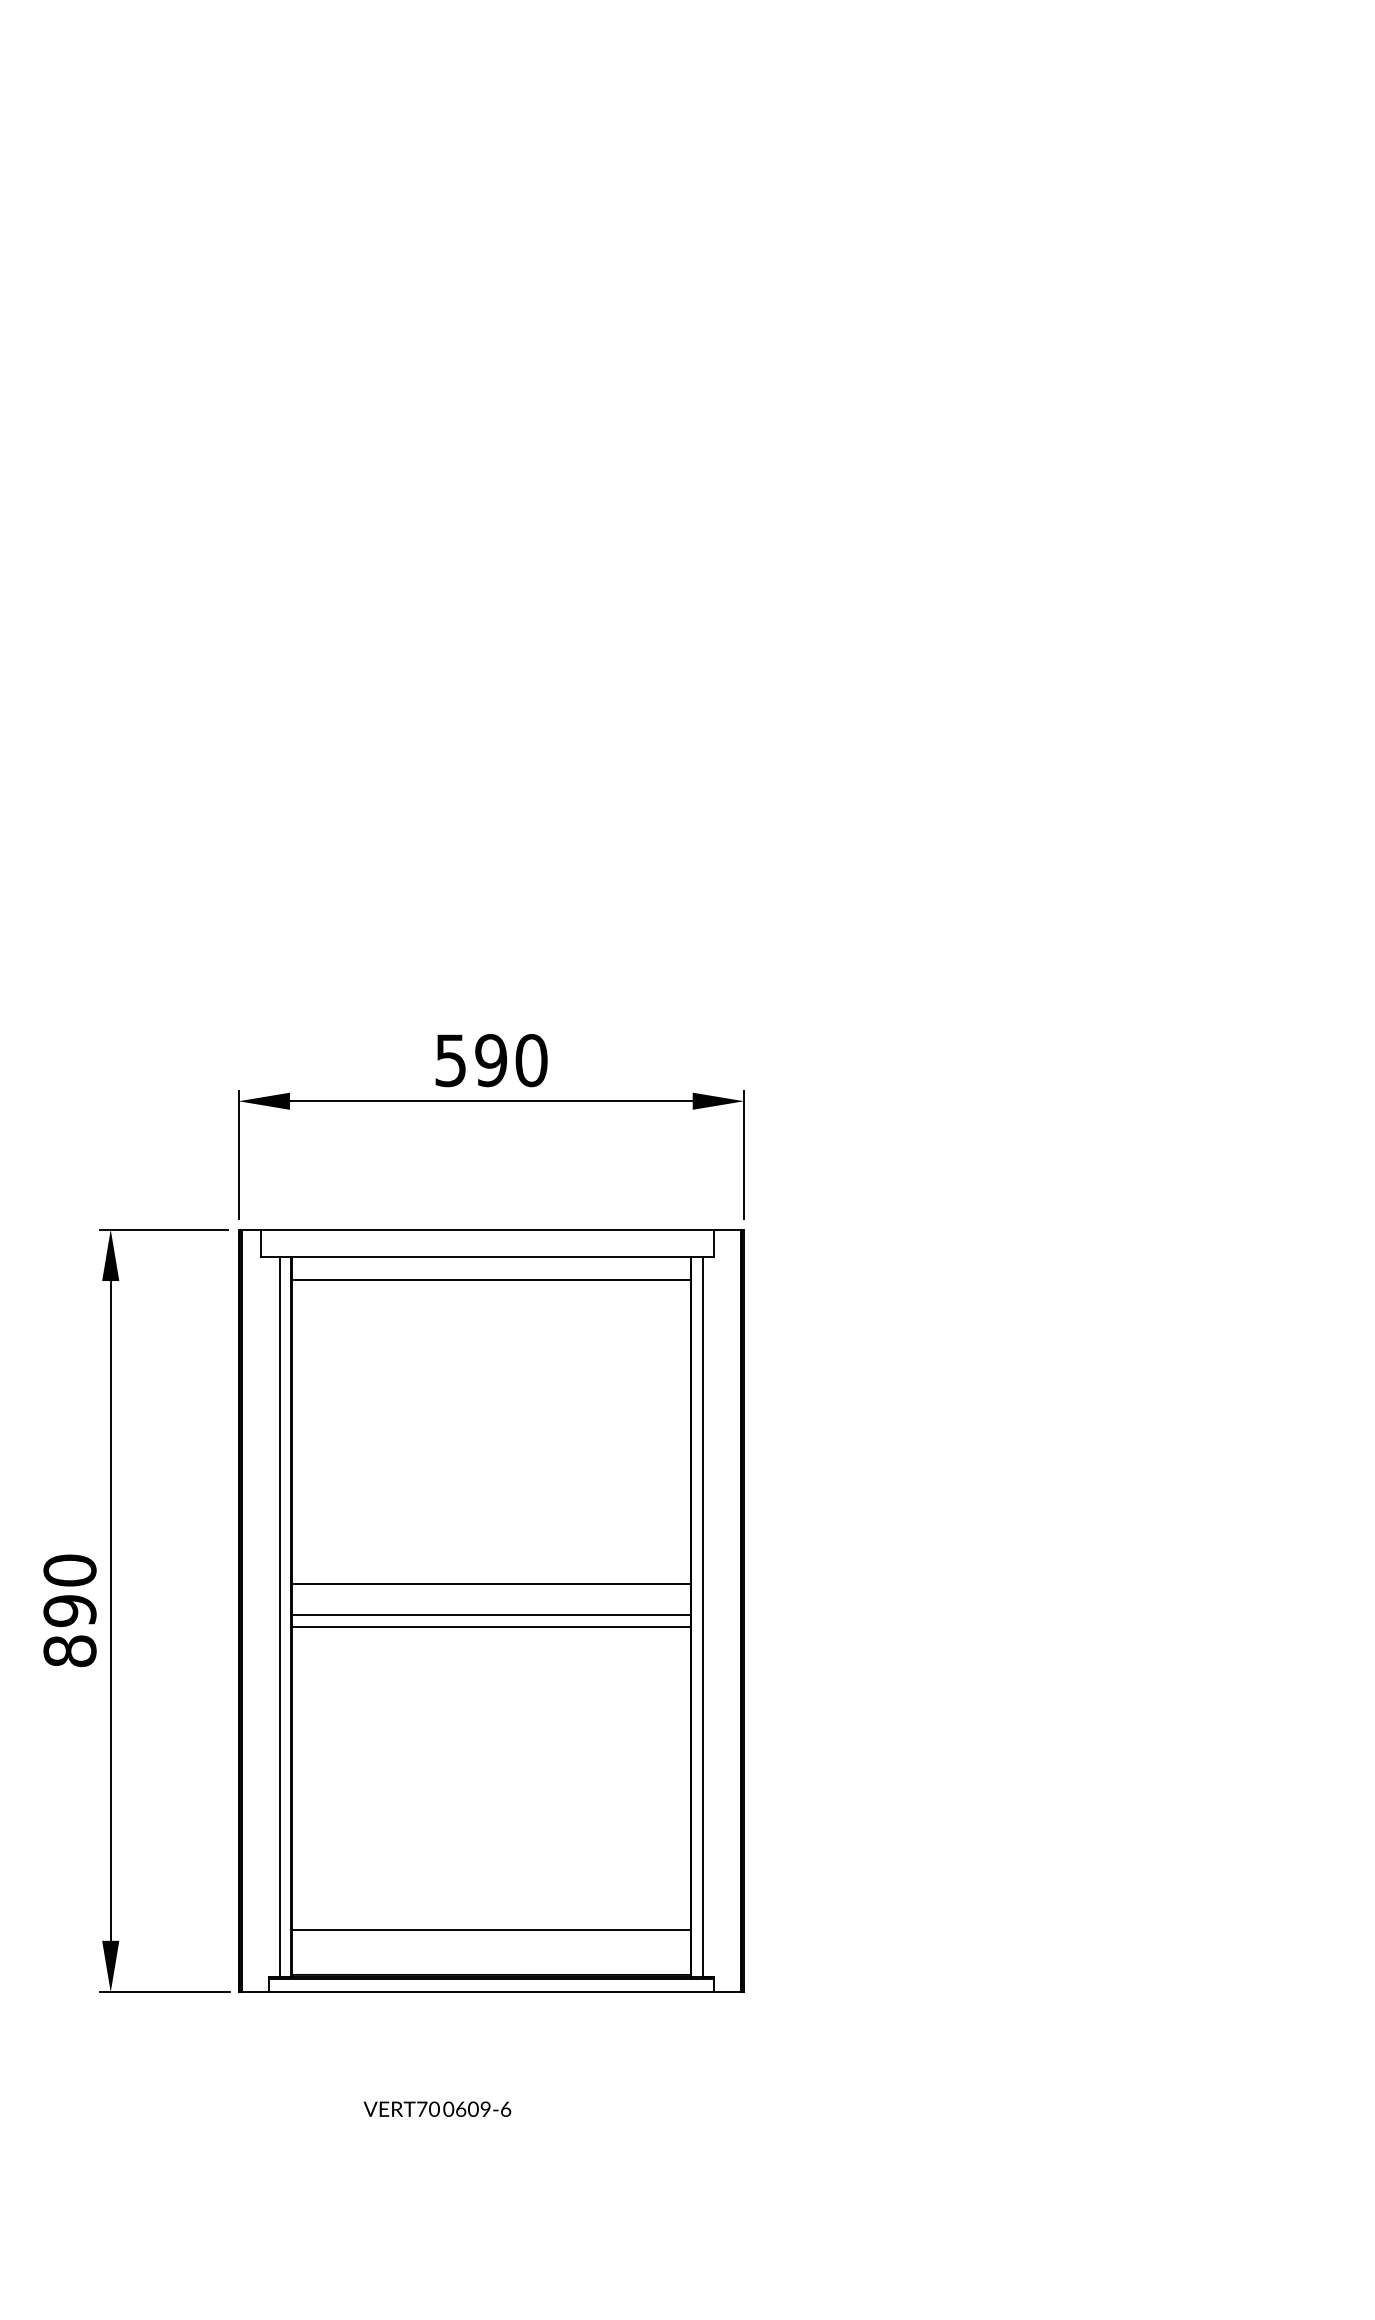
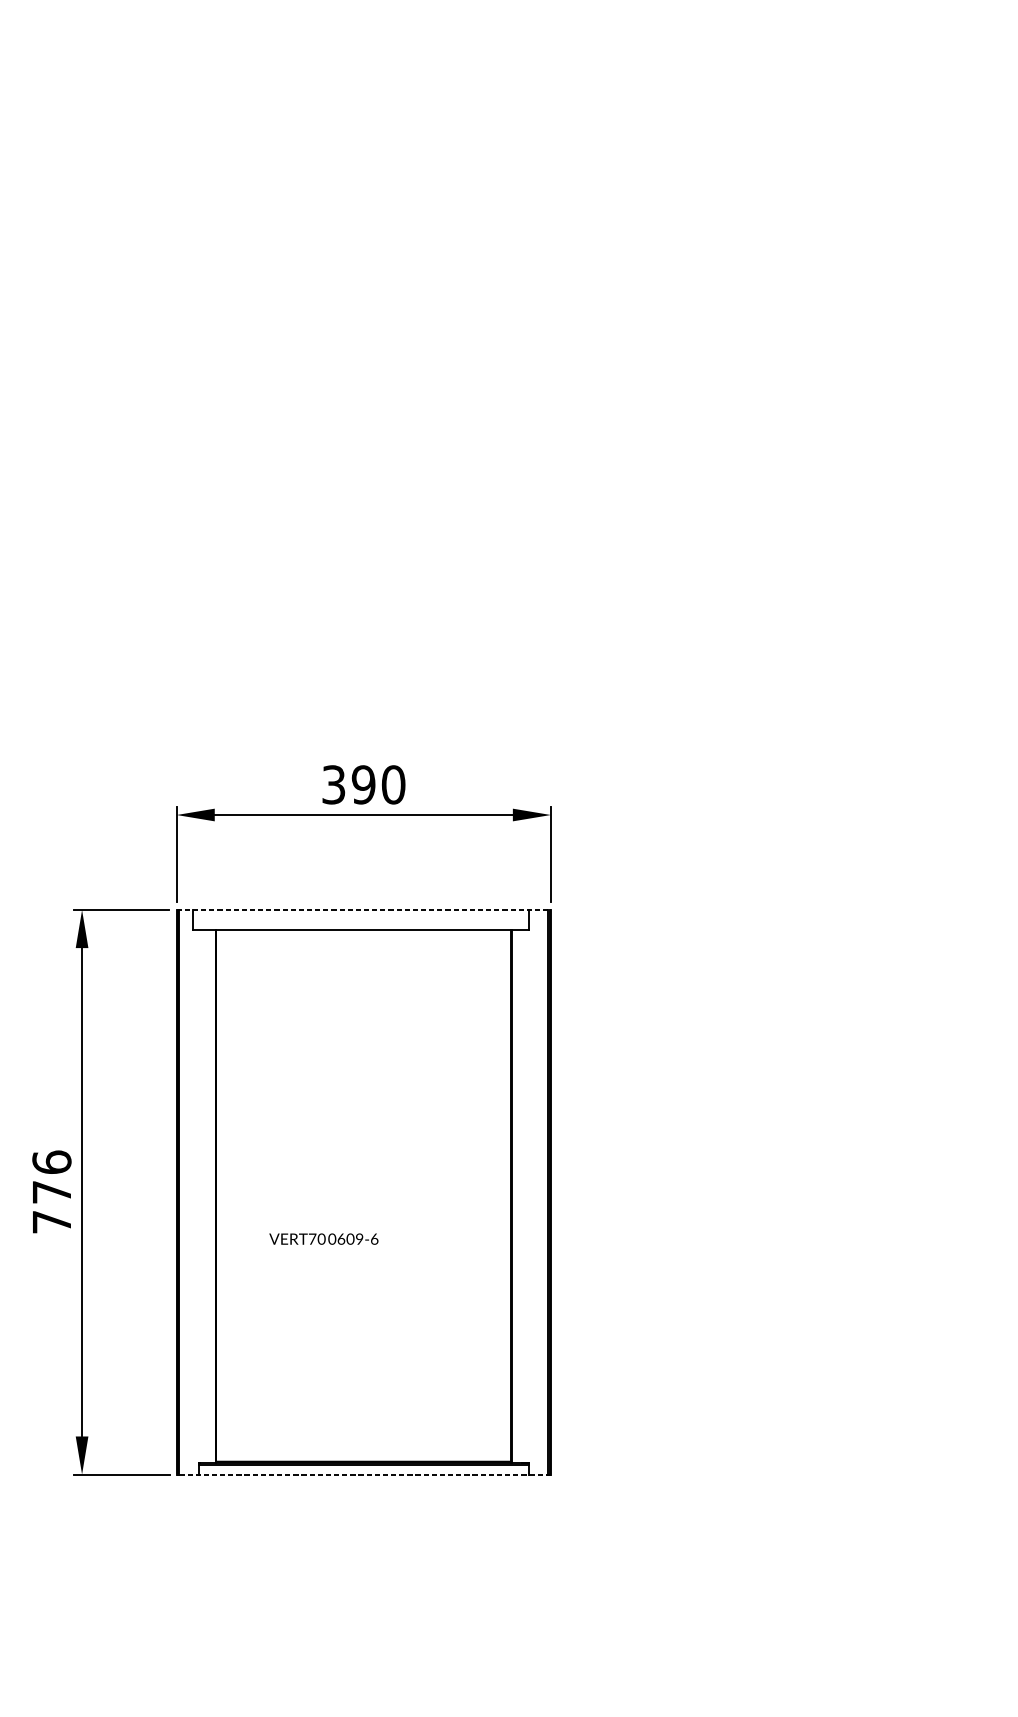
text: (451, 1060) -> (334, 784), 590 -> 390
line: (491, 1229) -> (363, 909), solid -> dashed
line: (491, 1280) -> (363, 947), removed
line: (491, 1583) -> (363, 1171), removed
text: (69, 1610) -> (51, 1191), 890 -> 776
line: (491, 1614) -> (363, 1194), removed
line: (280, 1616) -> (207, 1196), removed
line: (702, 1616) -> (520, 1196), removed
line: (491, 1627) -> (363, 1204), removed
line: (491, 1930) -> (363, 1428), removed
line: (491, 1992) -> (363, 1474), solid -> dashed
text: (437, 2108) -> (323, 1238), moved

